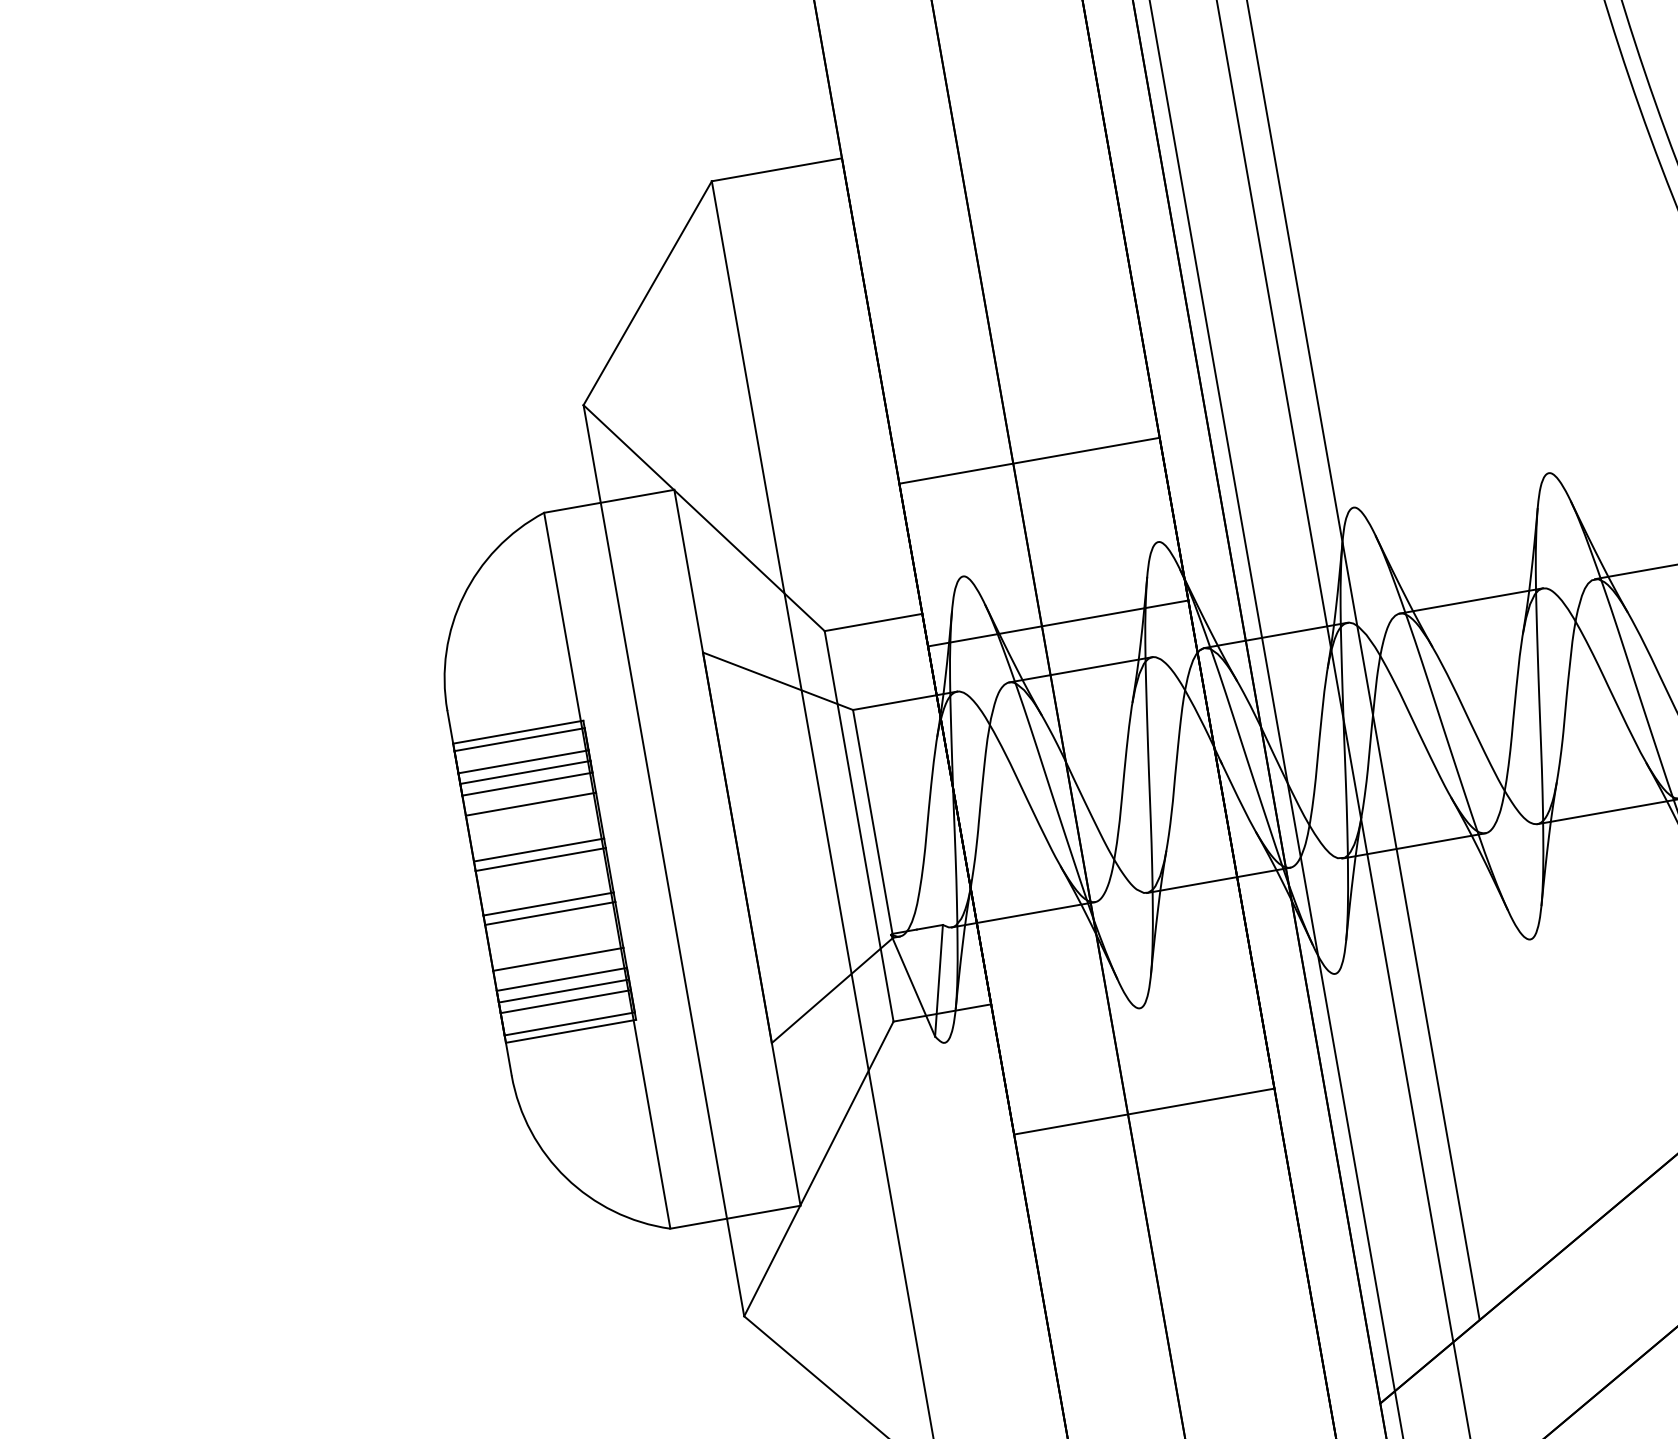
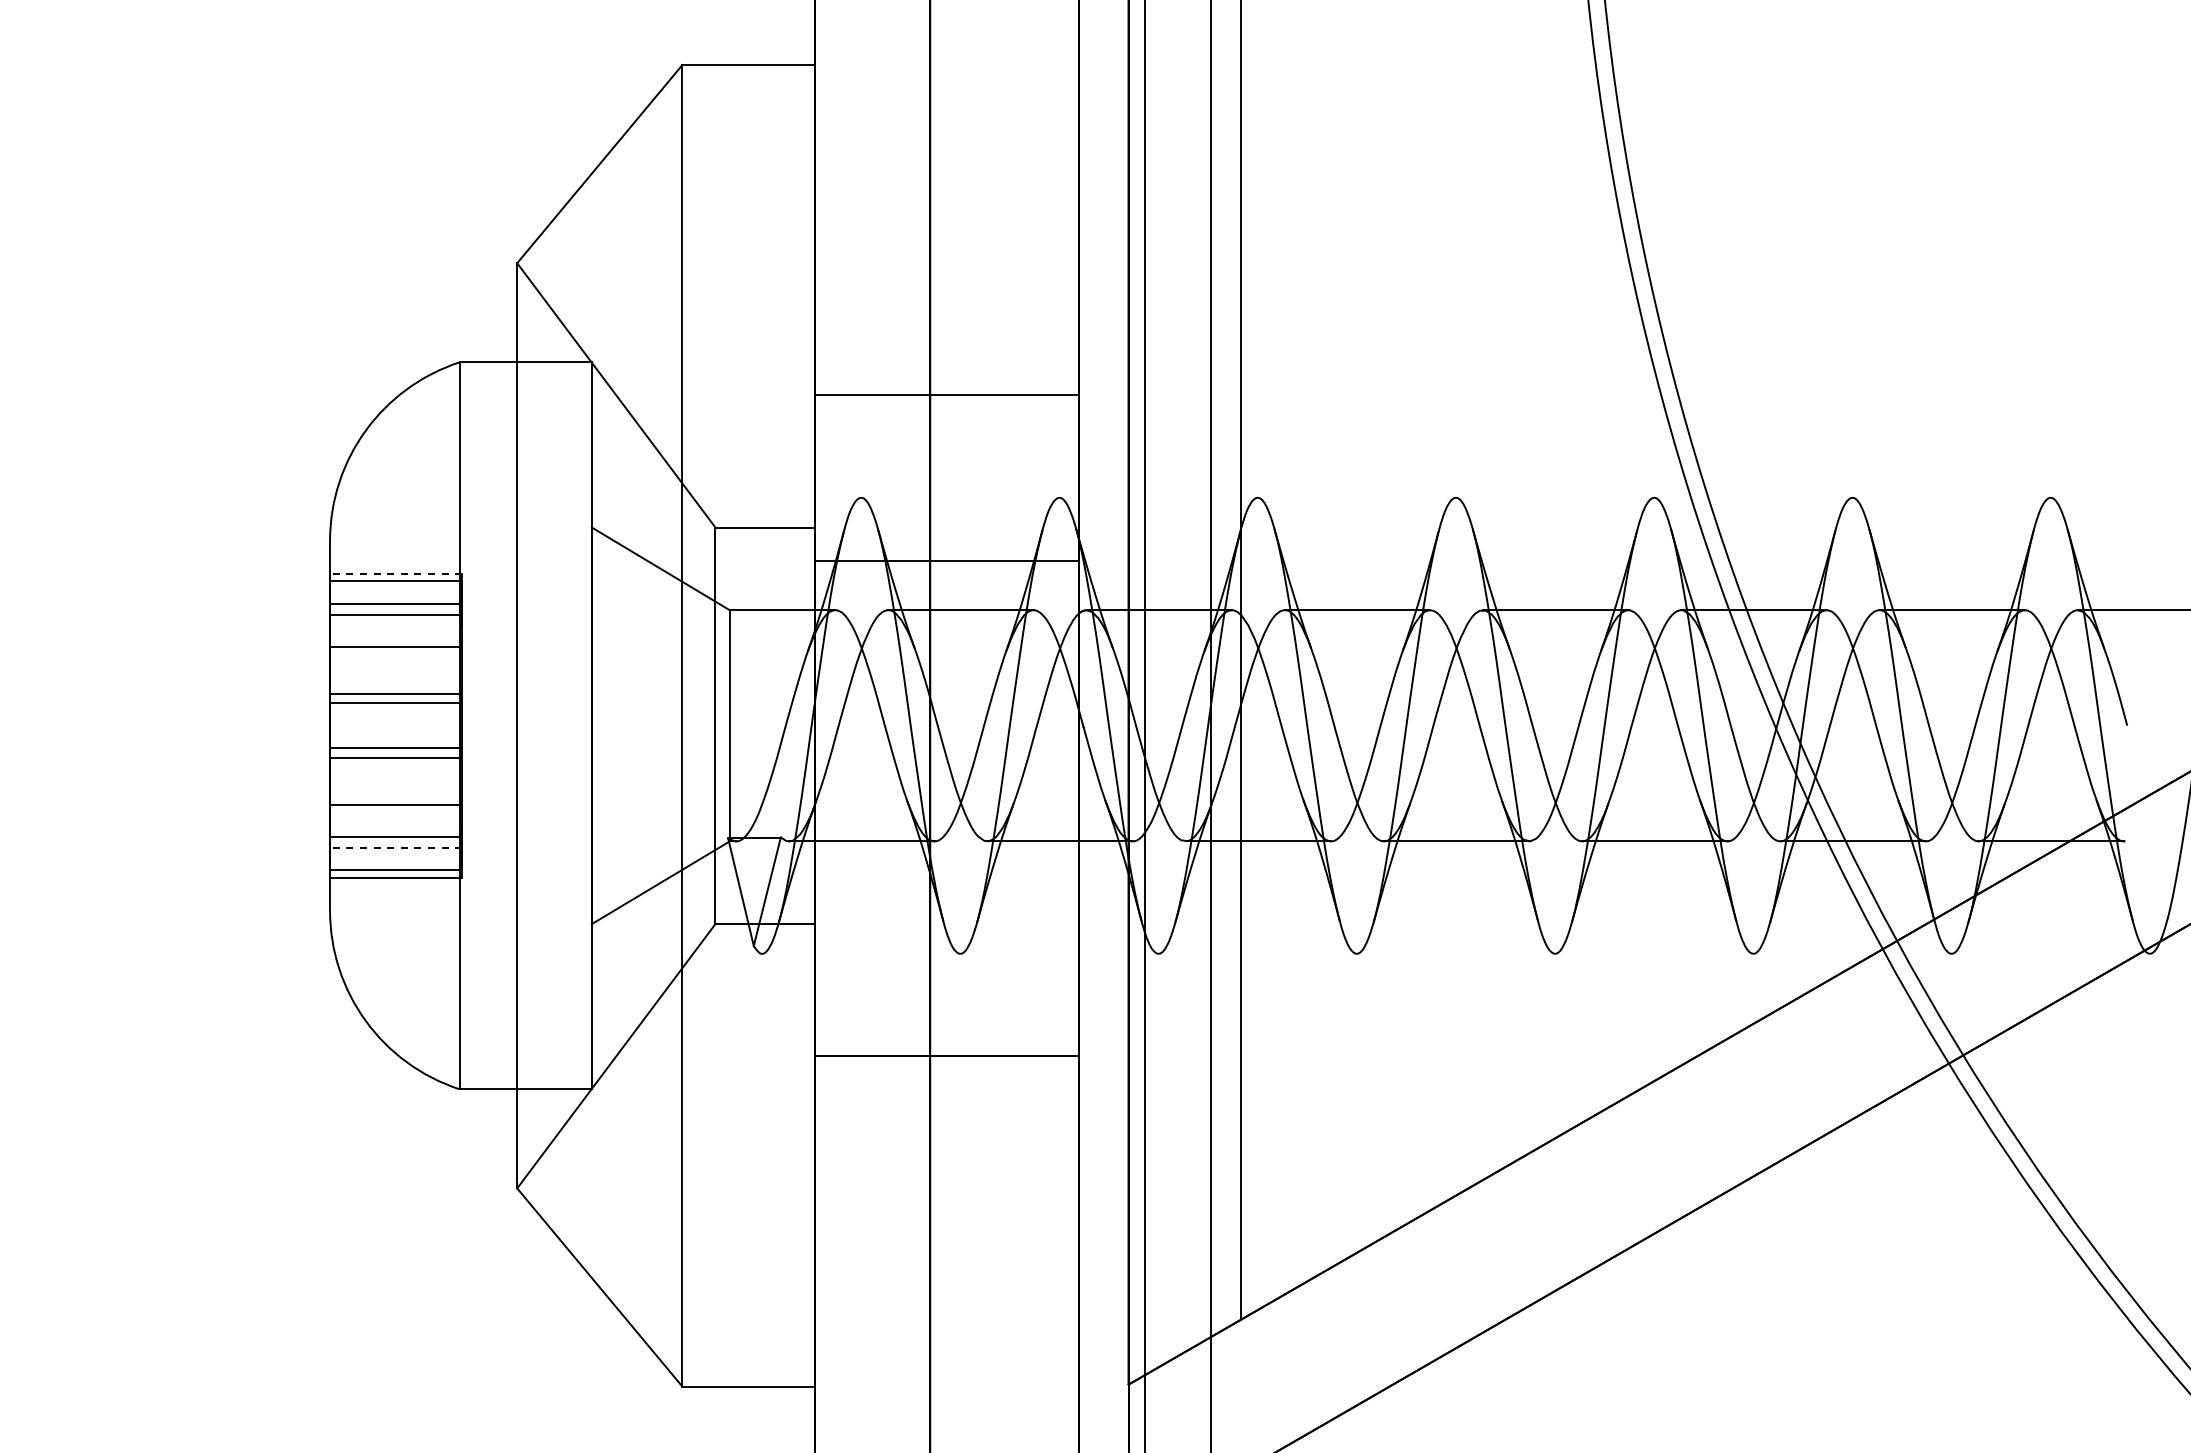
line: (517, 731) -> (395, 573), solid -> dashed
line: (527, 783) -> (396, 626), removed
line: (562, 978) -> (396, 824), removed
line: (565, 1001) -> (395, 847), solid -> dashed

